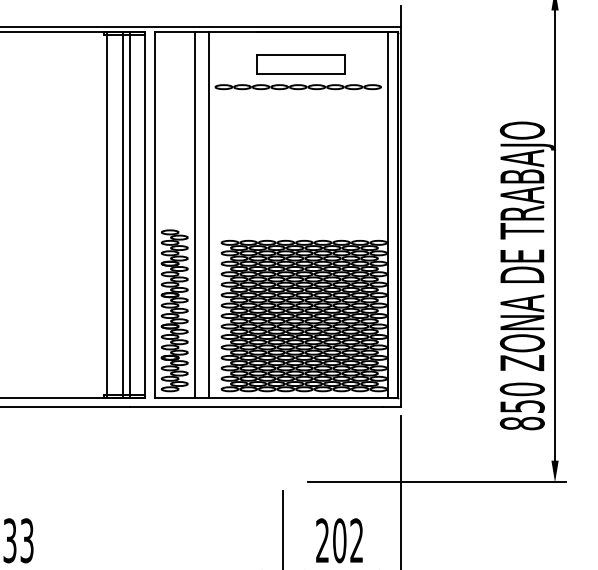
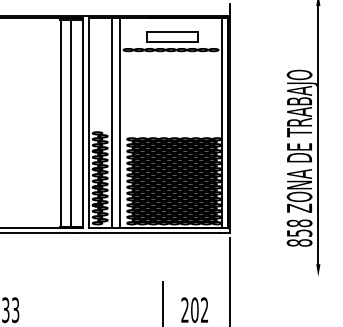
line: (129, 215) -> (74, 123), removed
text: (522, 389) -> (299, 223), 850 -> 858
line: (436, 482) -> (250, 276), removed

